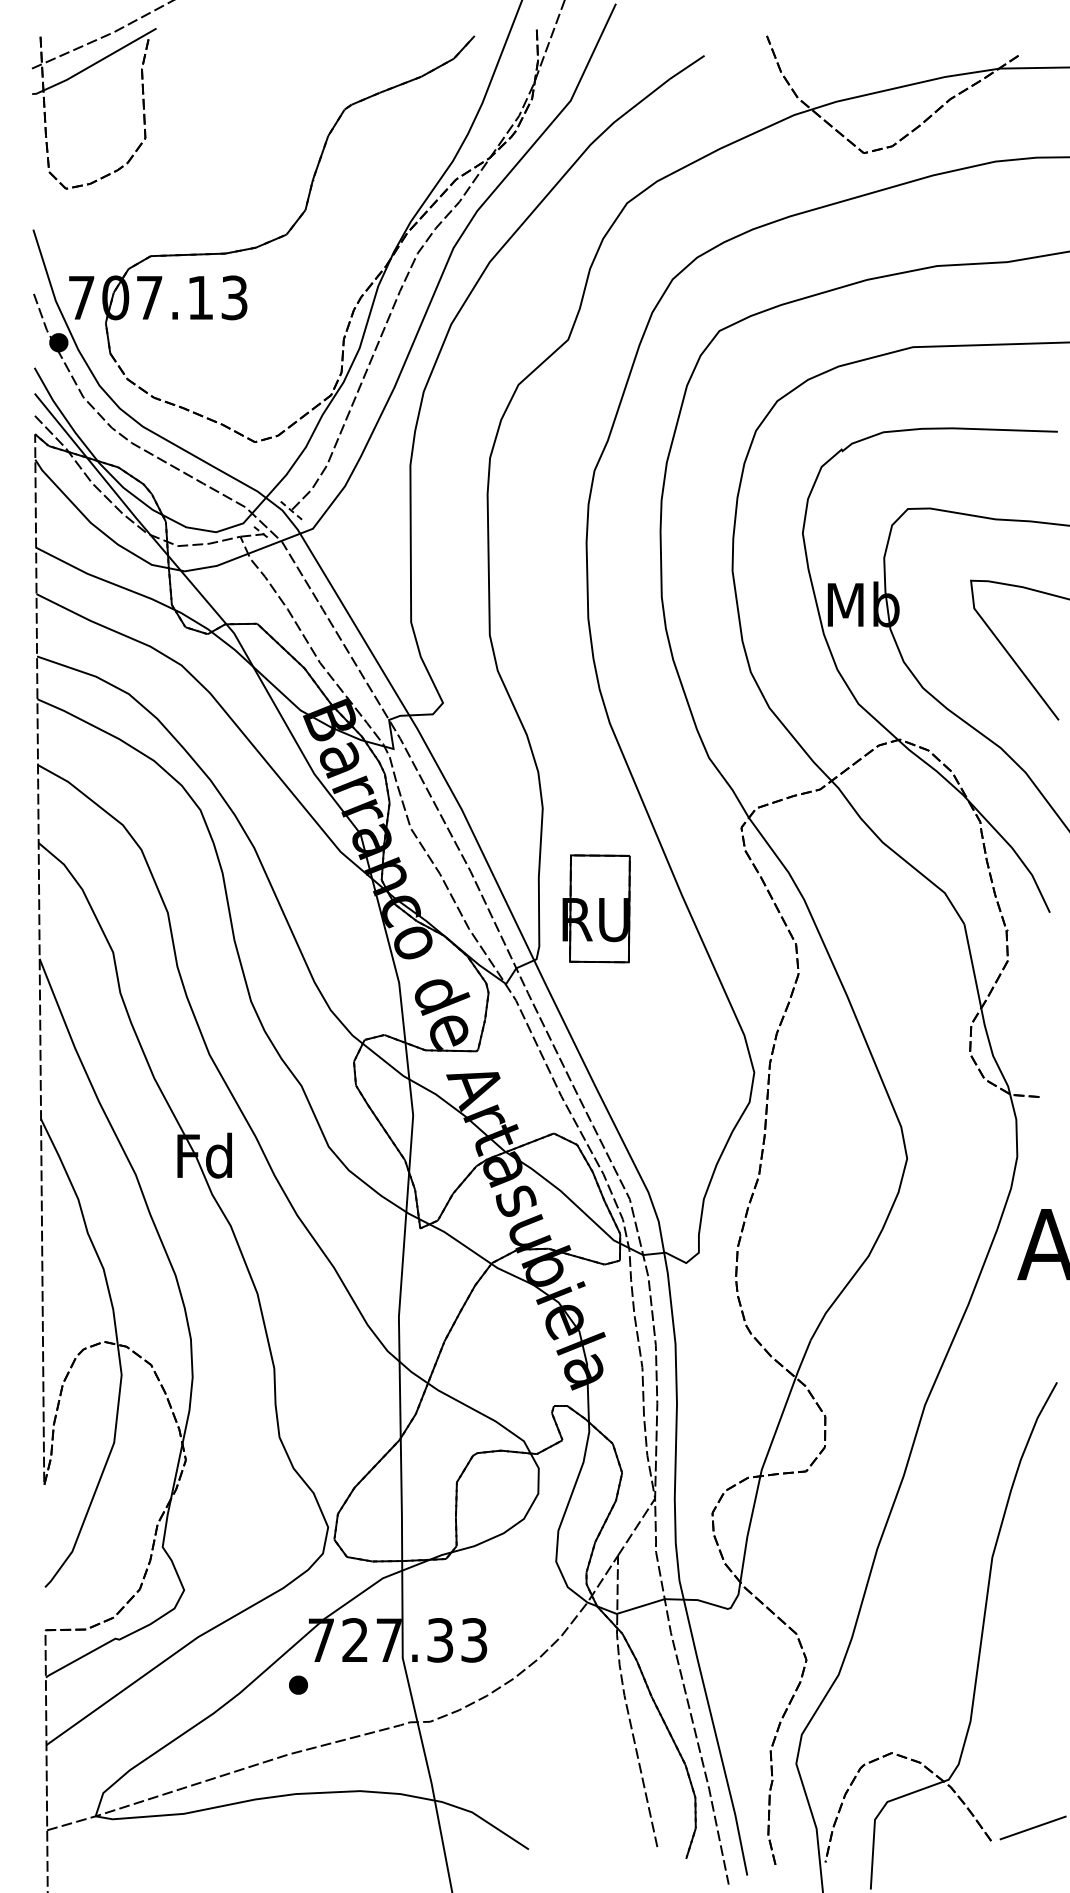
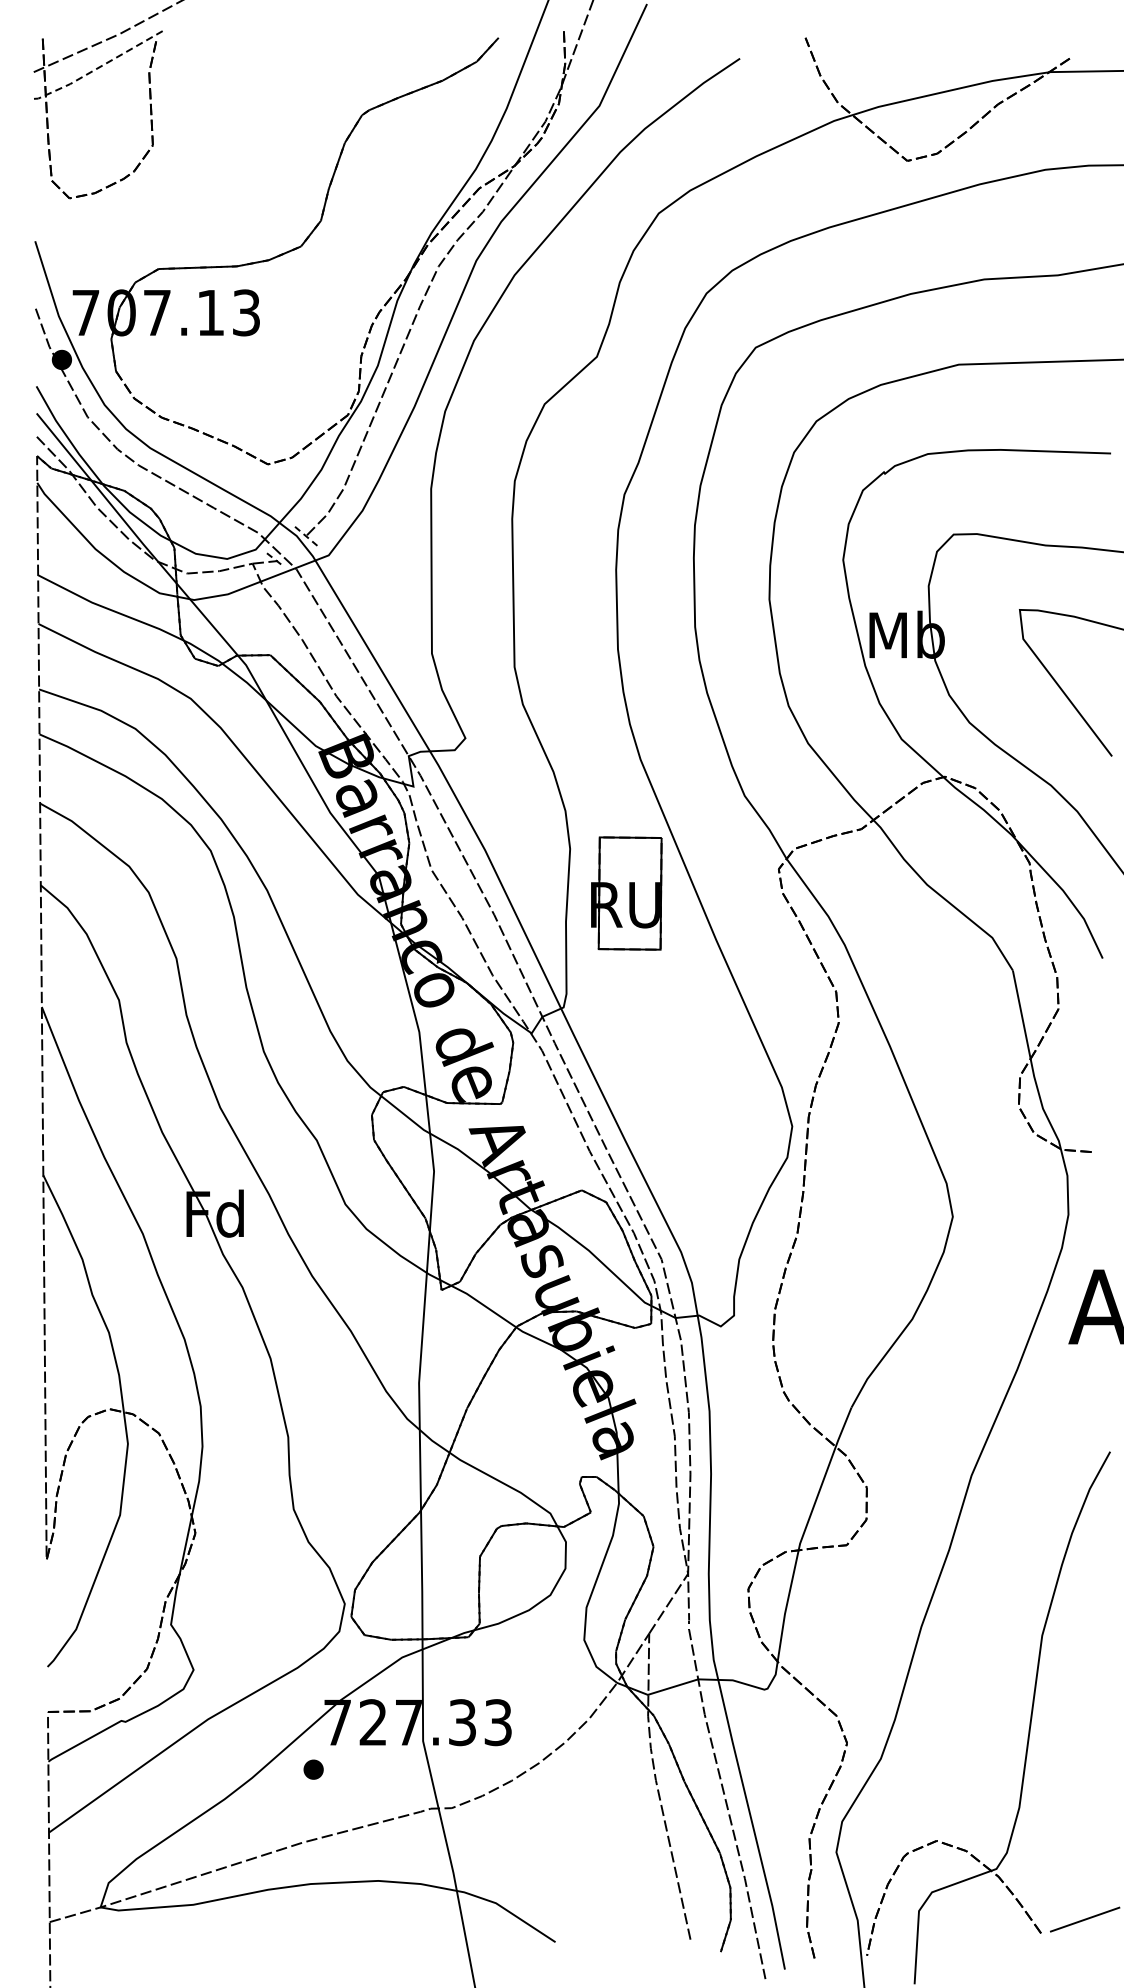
line: (94, 64) -> (99, 67), solid -> dashed
part: (596, 908) -> (626, 893), moved

